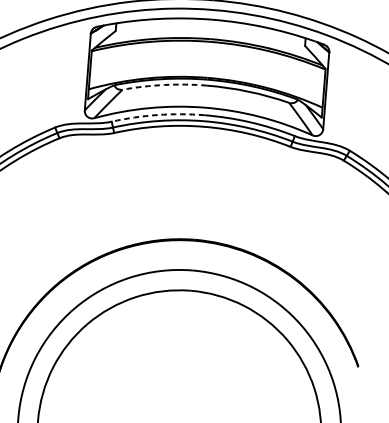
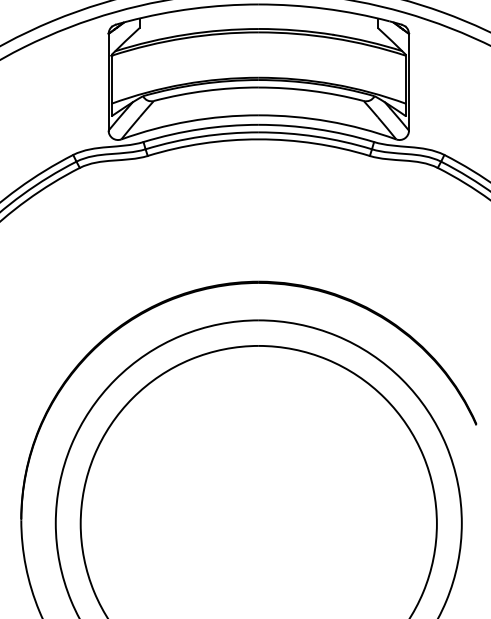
arc: (164, 84) -> (205, 90), dashed -> solid
arc: (157, 115) -> (200, 129), dashed -> solid

